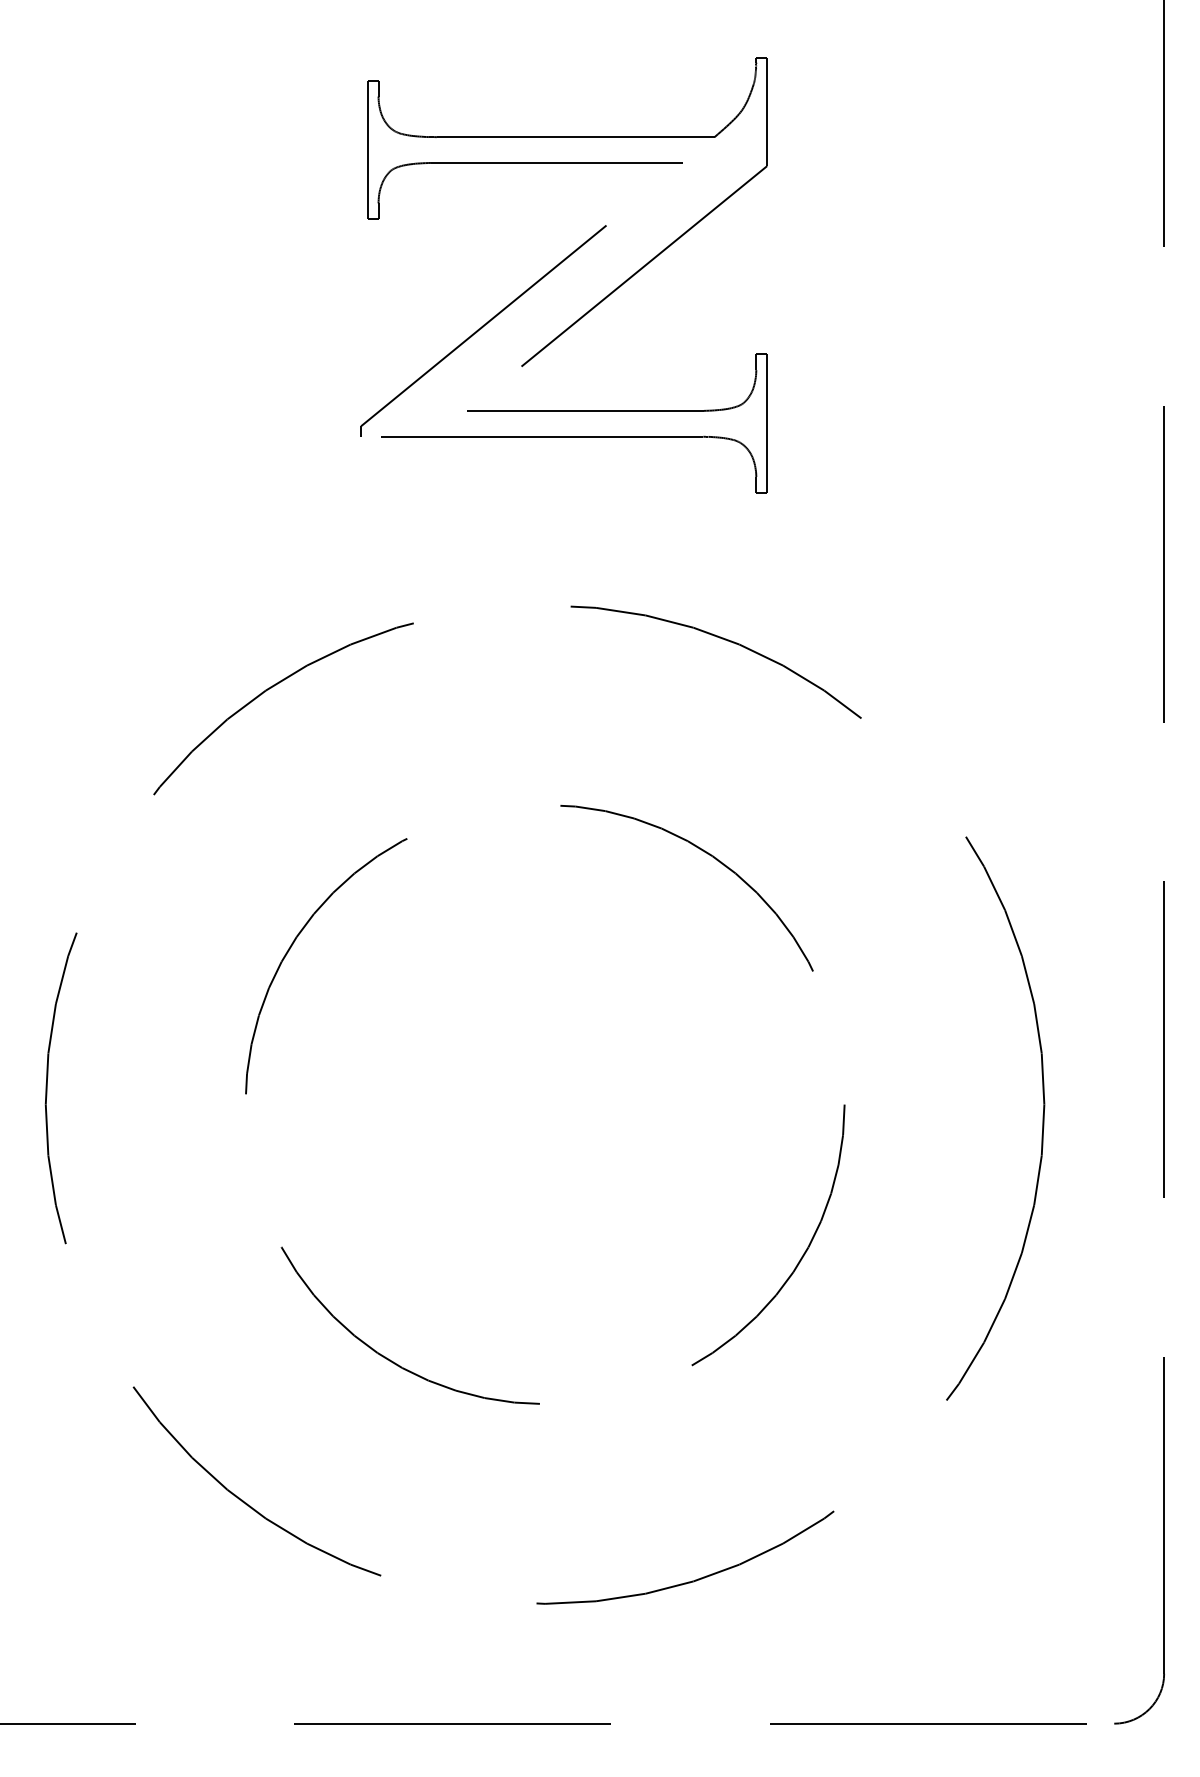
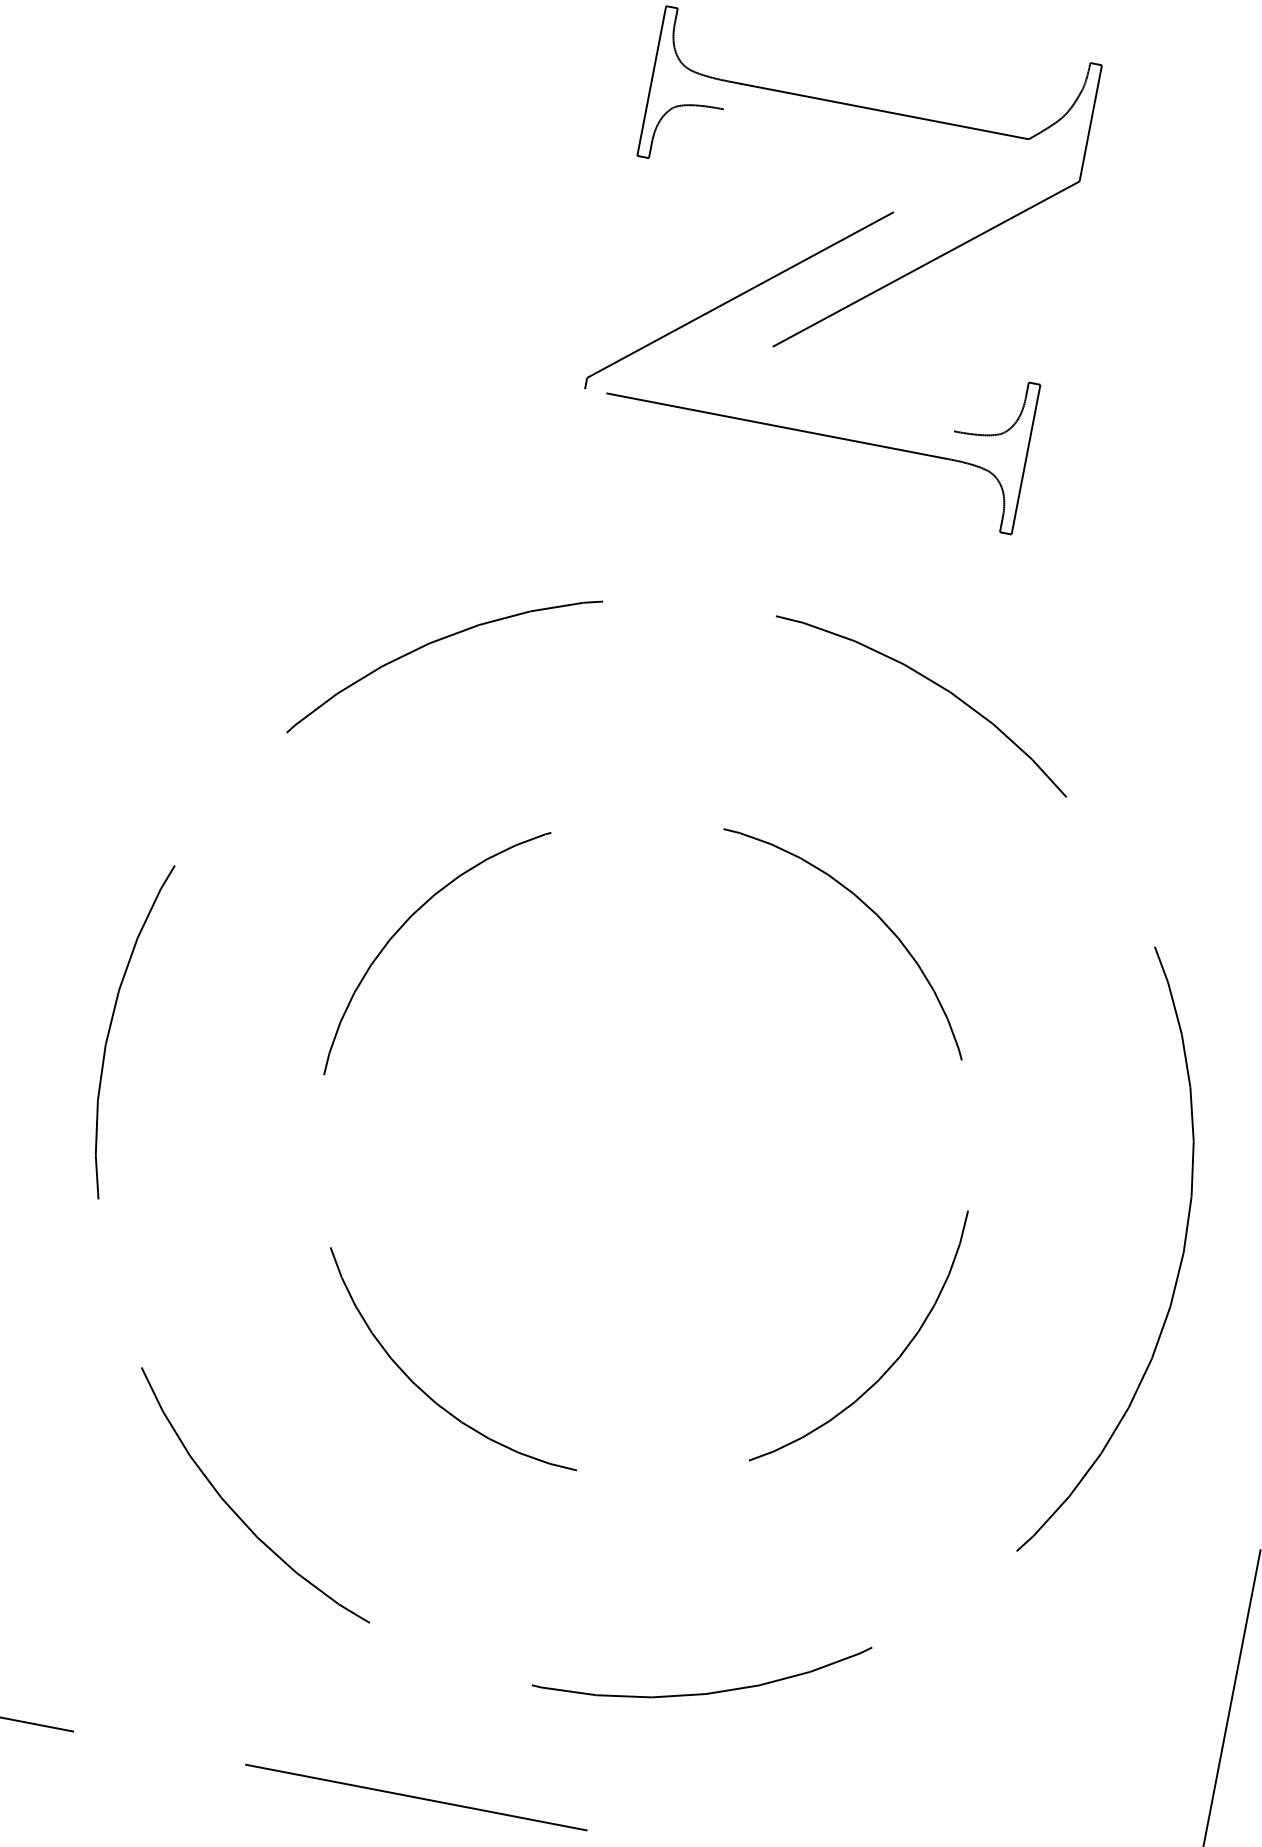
line: (559, 162) -> (856, 134), removed
line: (582, 410) -> (829, 406), removed

